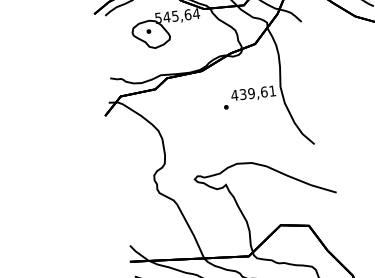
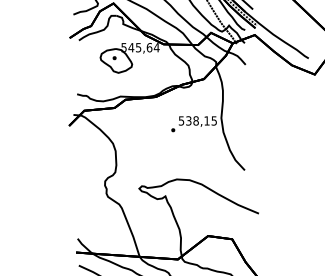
text: (253, 92) -> (197, 120), 439,61 -> 538,15

